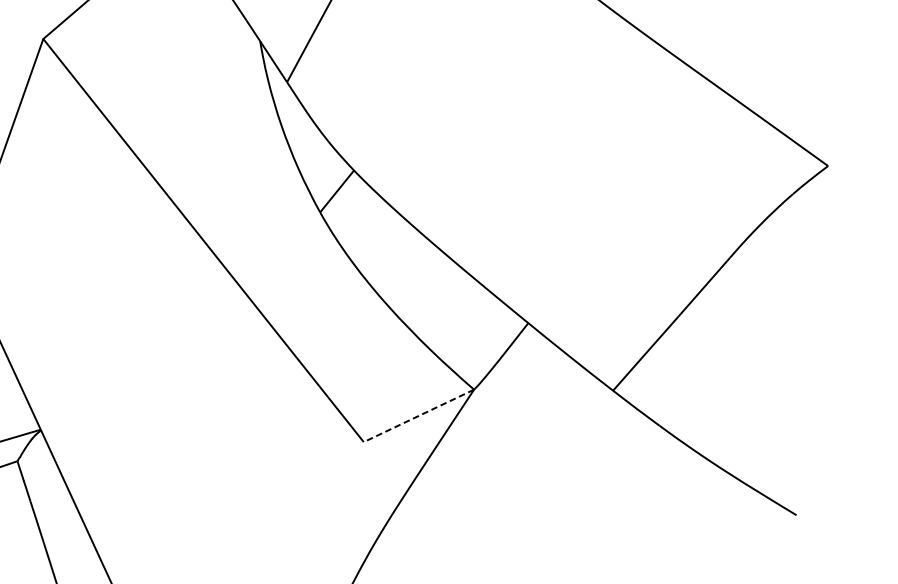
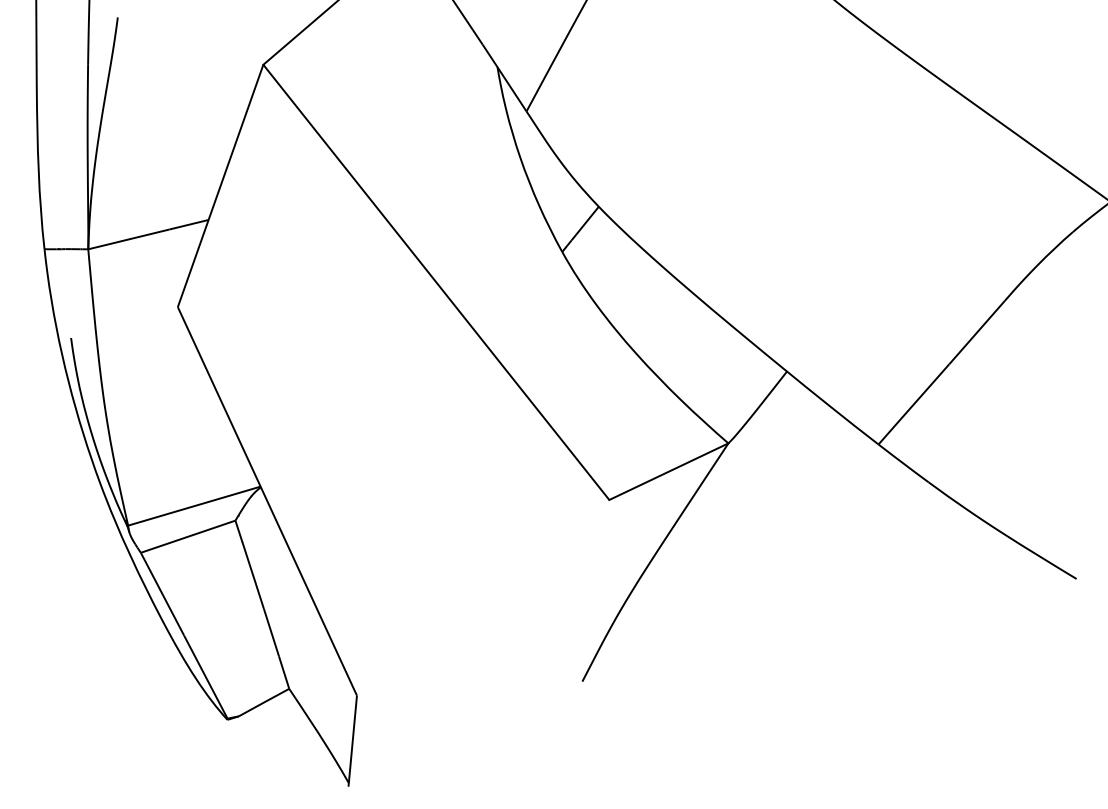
line: (418, 415) -> (668, 471), dashed -> solid

